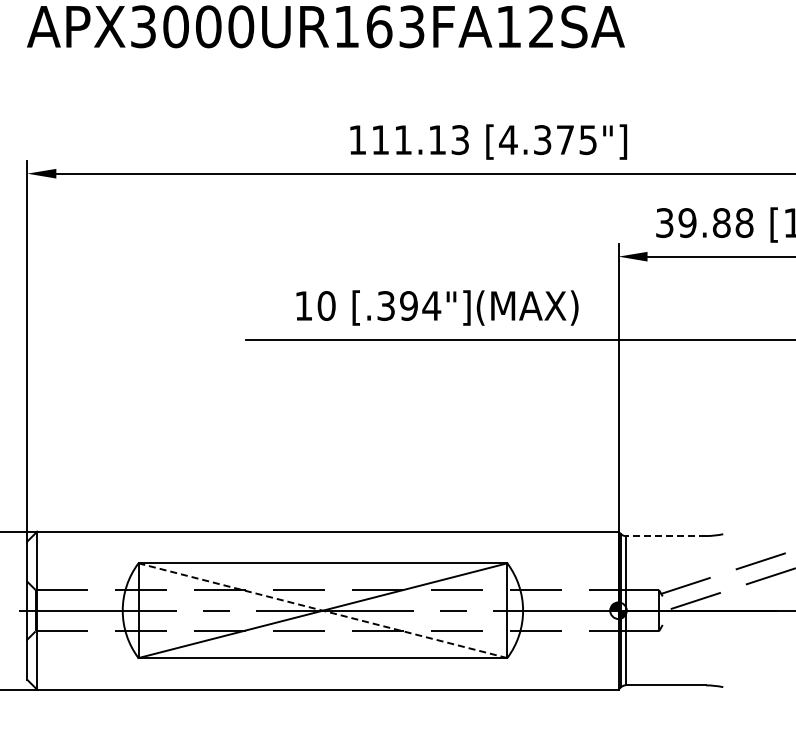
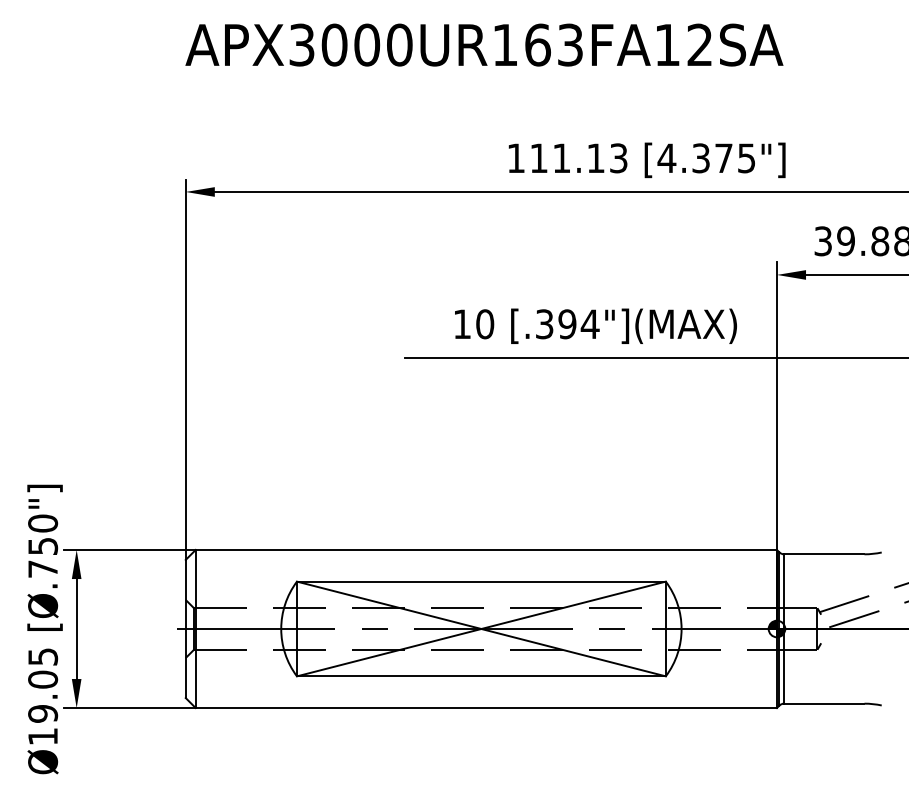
line: (665, 536) -> (823, 554), dashed -> solid
line: (322, 610) -> (480, 628), dashed -> solid

